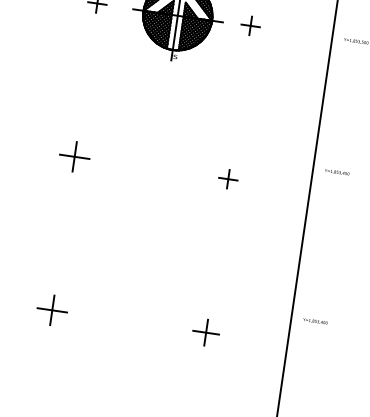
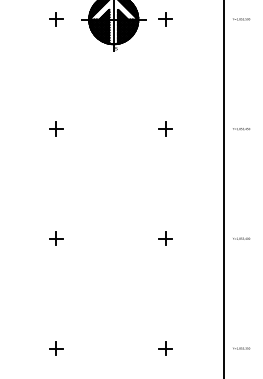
part: (75, 156) -> (56, 128), size x0.62
text: (337, 172) -> (241, 129), moved
part: (53, 309) -> (56, 238), size x0.62
text: (315, 320) -> (241, 238), moved
part: (205, 332) -> (165, 238), size x0.71

